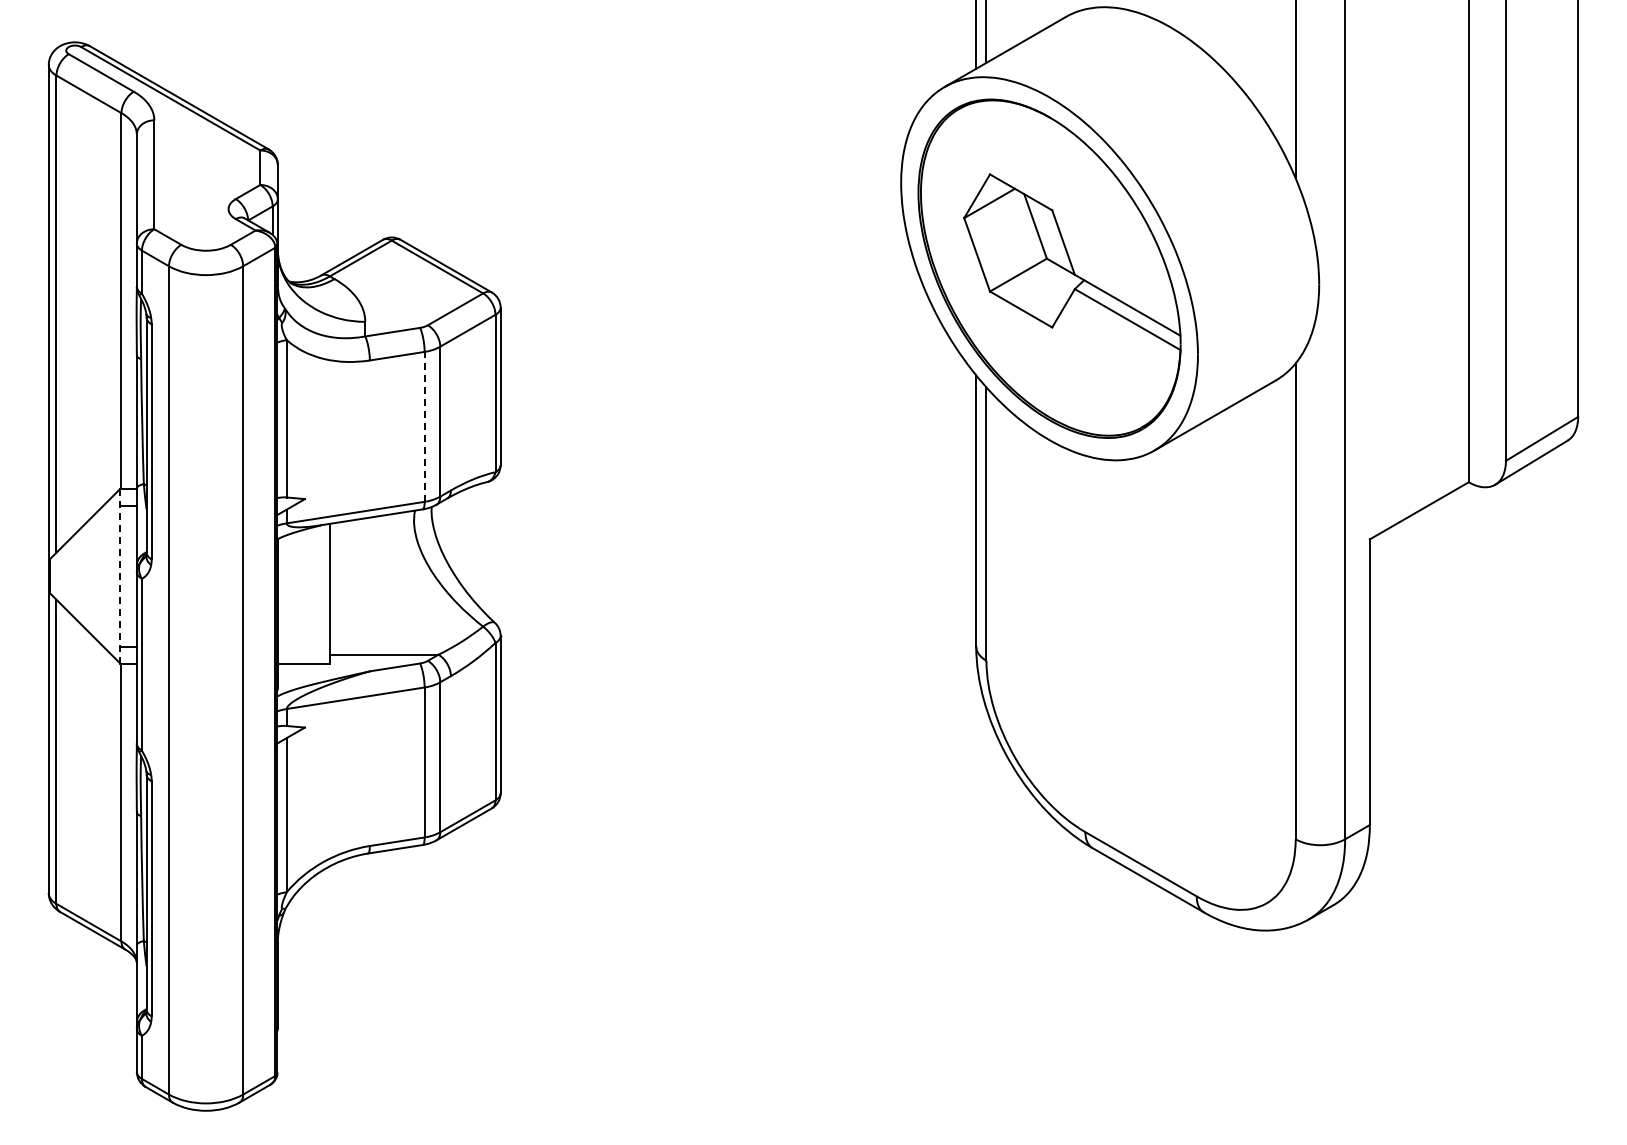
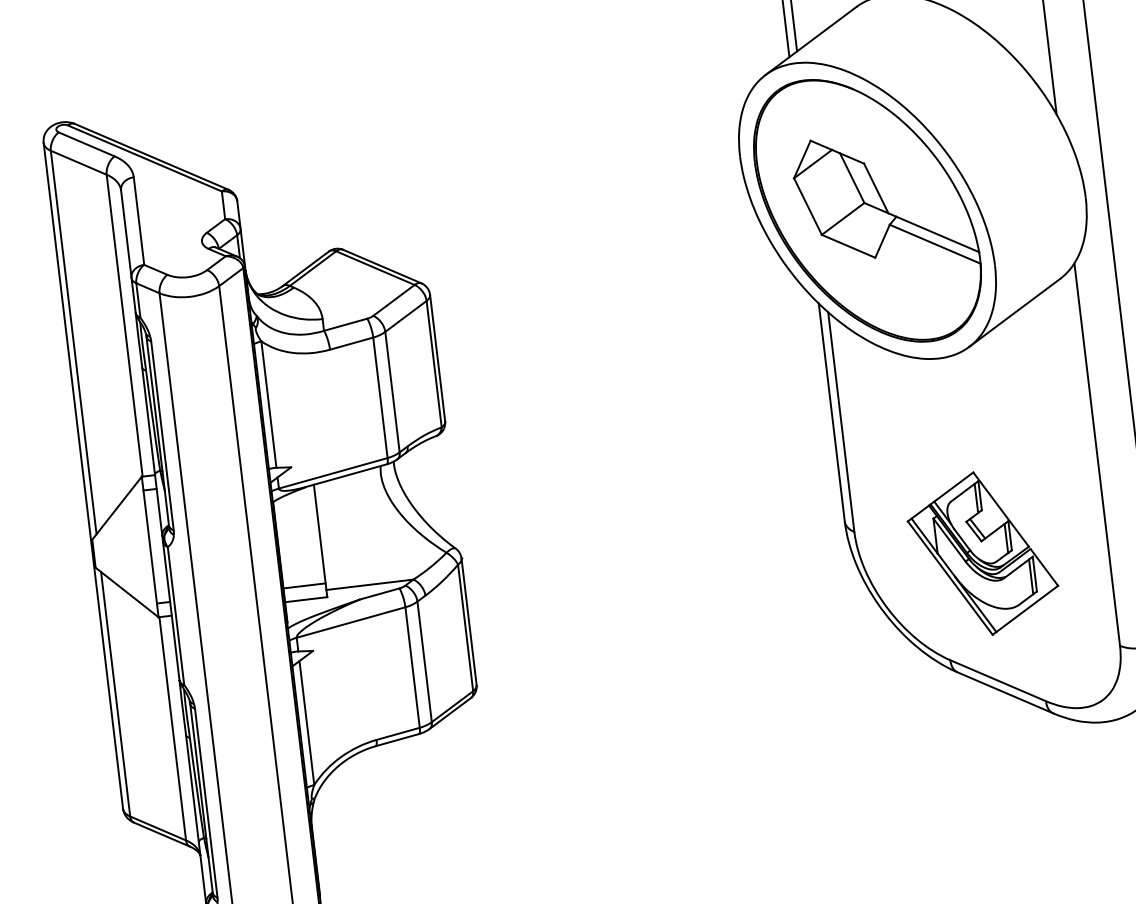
line: (424, 426) -> (380, 397), dashed -> solid
line: (120, 575) -> (150, 546), dashed -> solid
line: (303, 646) -> (304, 585), added
part: (1140, 706) -> (982, 553), added

